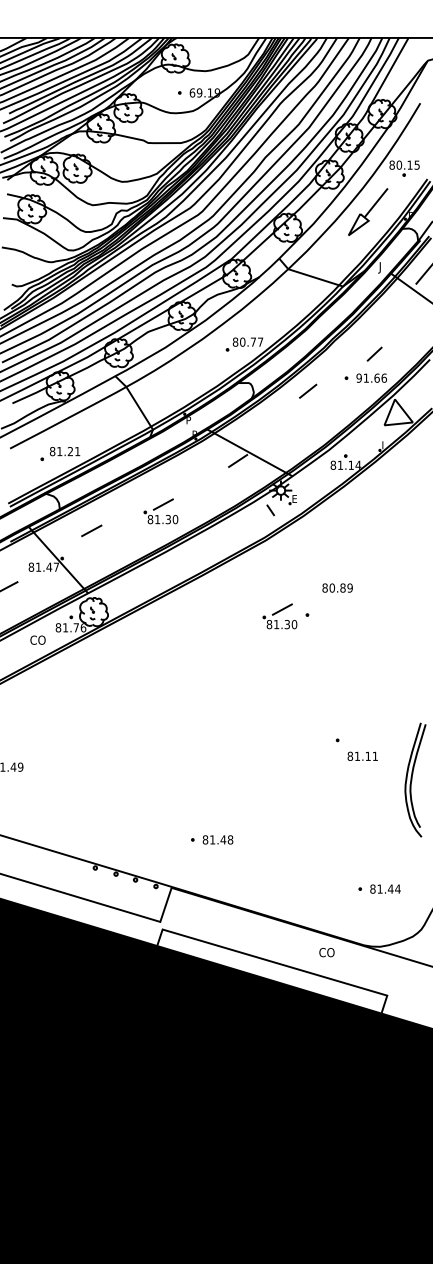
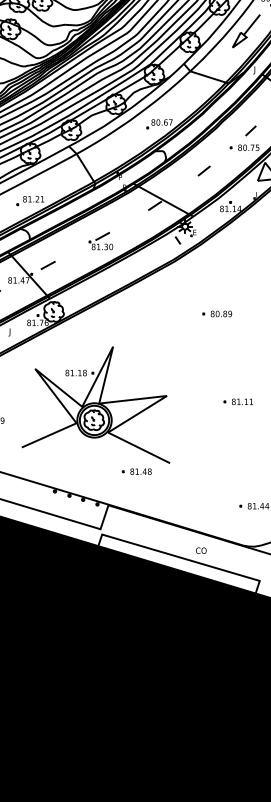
text: (253, 341) -> (165, 122), 80.77 -> 80.67
text: (371, 377) -> (248, 147), 91.66 -> 80.75
line: (308, 390) -> (204, 170), moved
line: (91, 530) -> (48, 265), moved
text: (337, 587) -> (221, 313), moved
part: (279, 616) -> (184, 314), removed
text: (37, 641) -> (14, 332), CO -> J
part: (153, 744) -> (95, 404), added
text: (362, 755) -> (242, 401), moved
text: (326, 952) -> (200, 550), moved

